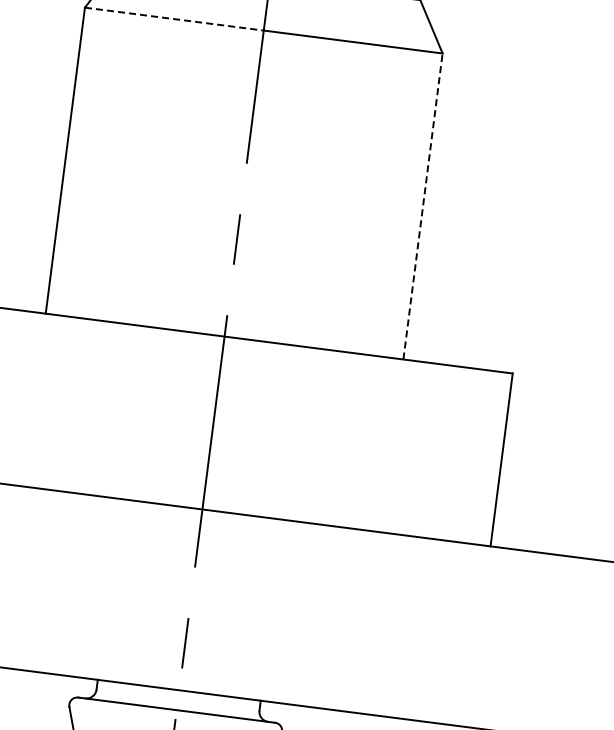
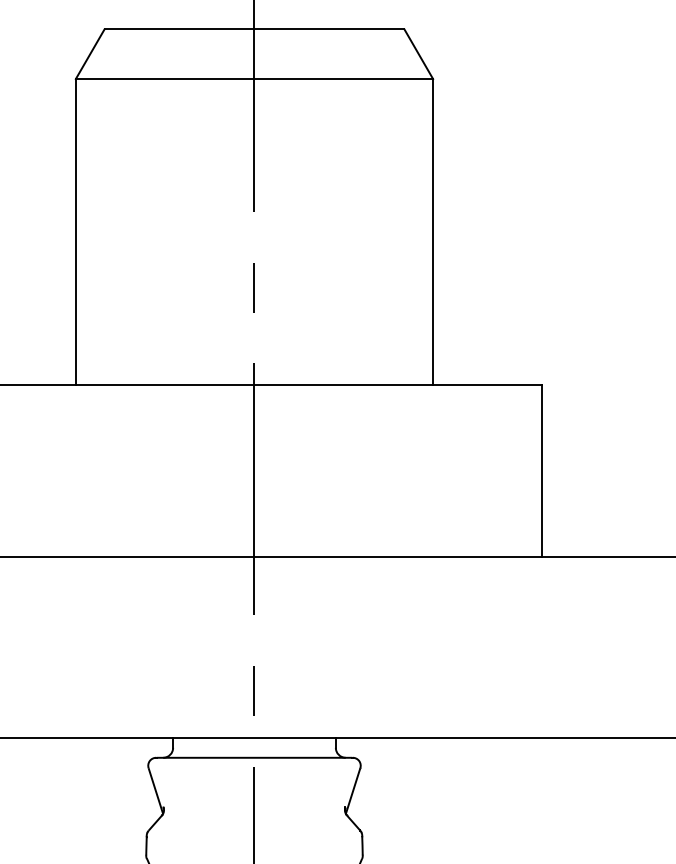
line: (174, 19) -> (165, 79), dashed -> solid
line: (423, 206) -> (433, 231), dashed -> solid

